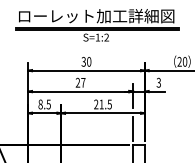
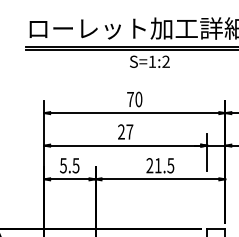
text: (83, 61) -> (130, 98), 30 -> 70
text: (40, 104) -> (63, 165), 8.5 -> 5.5
line: (133, 128) -> (207, 202), removed

